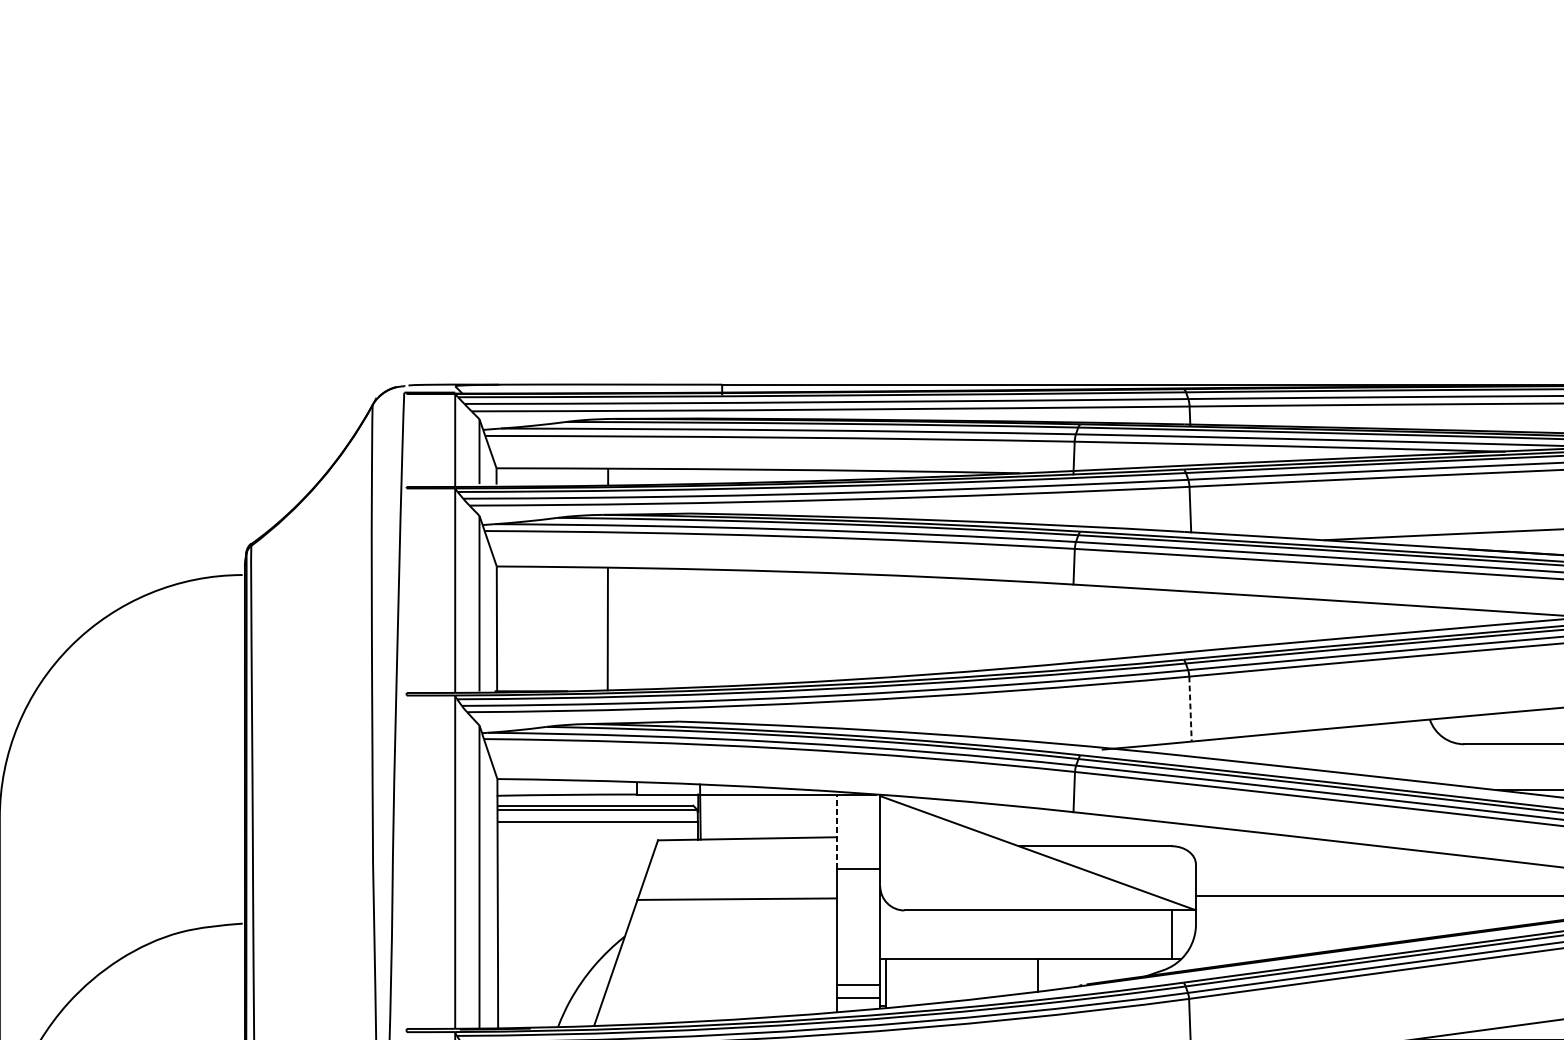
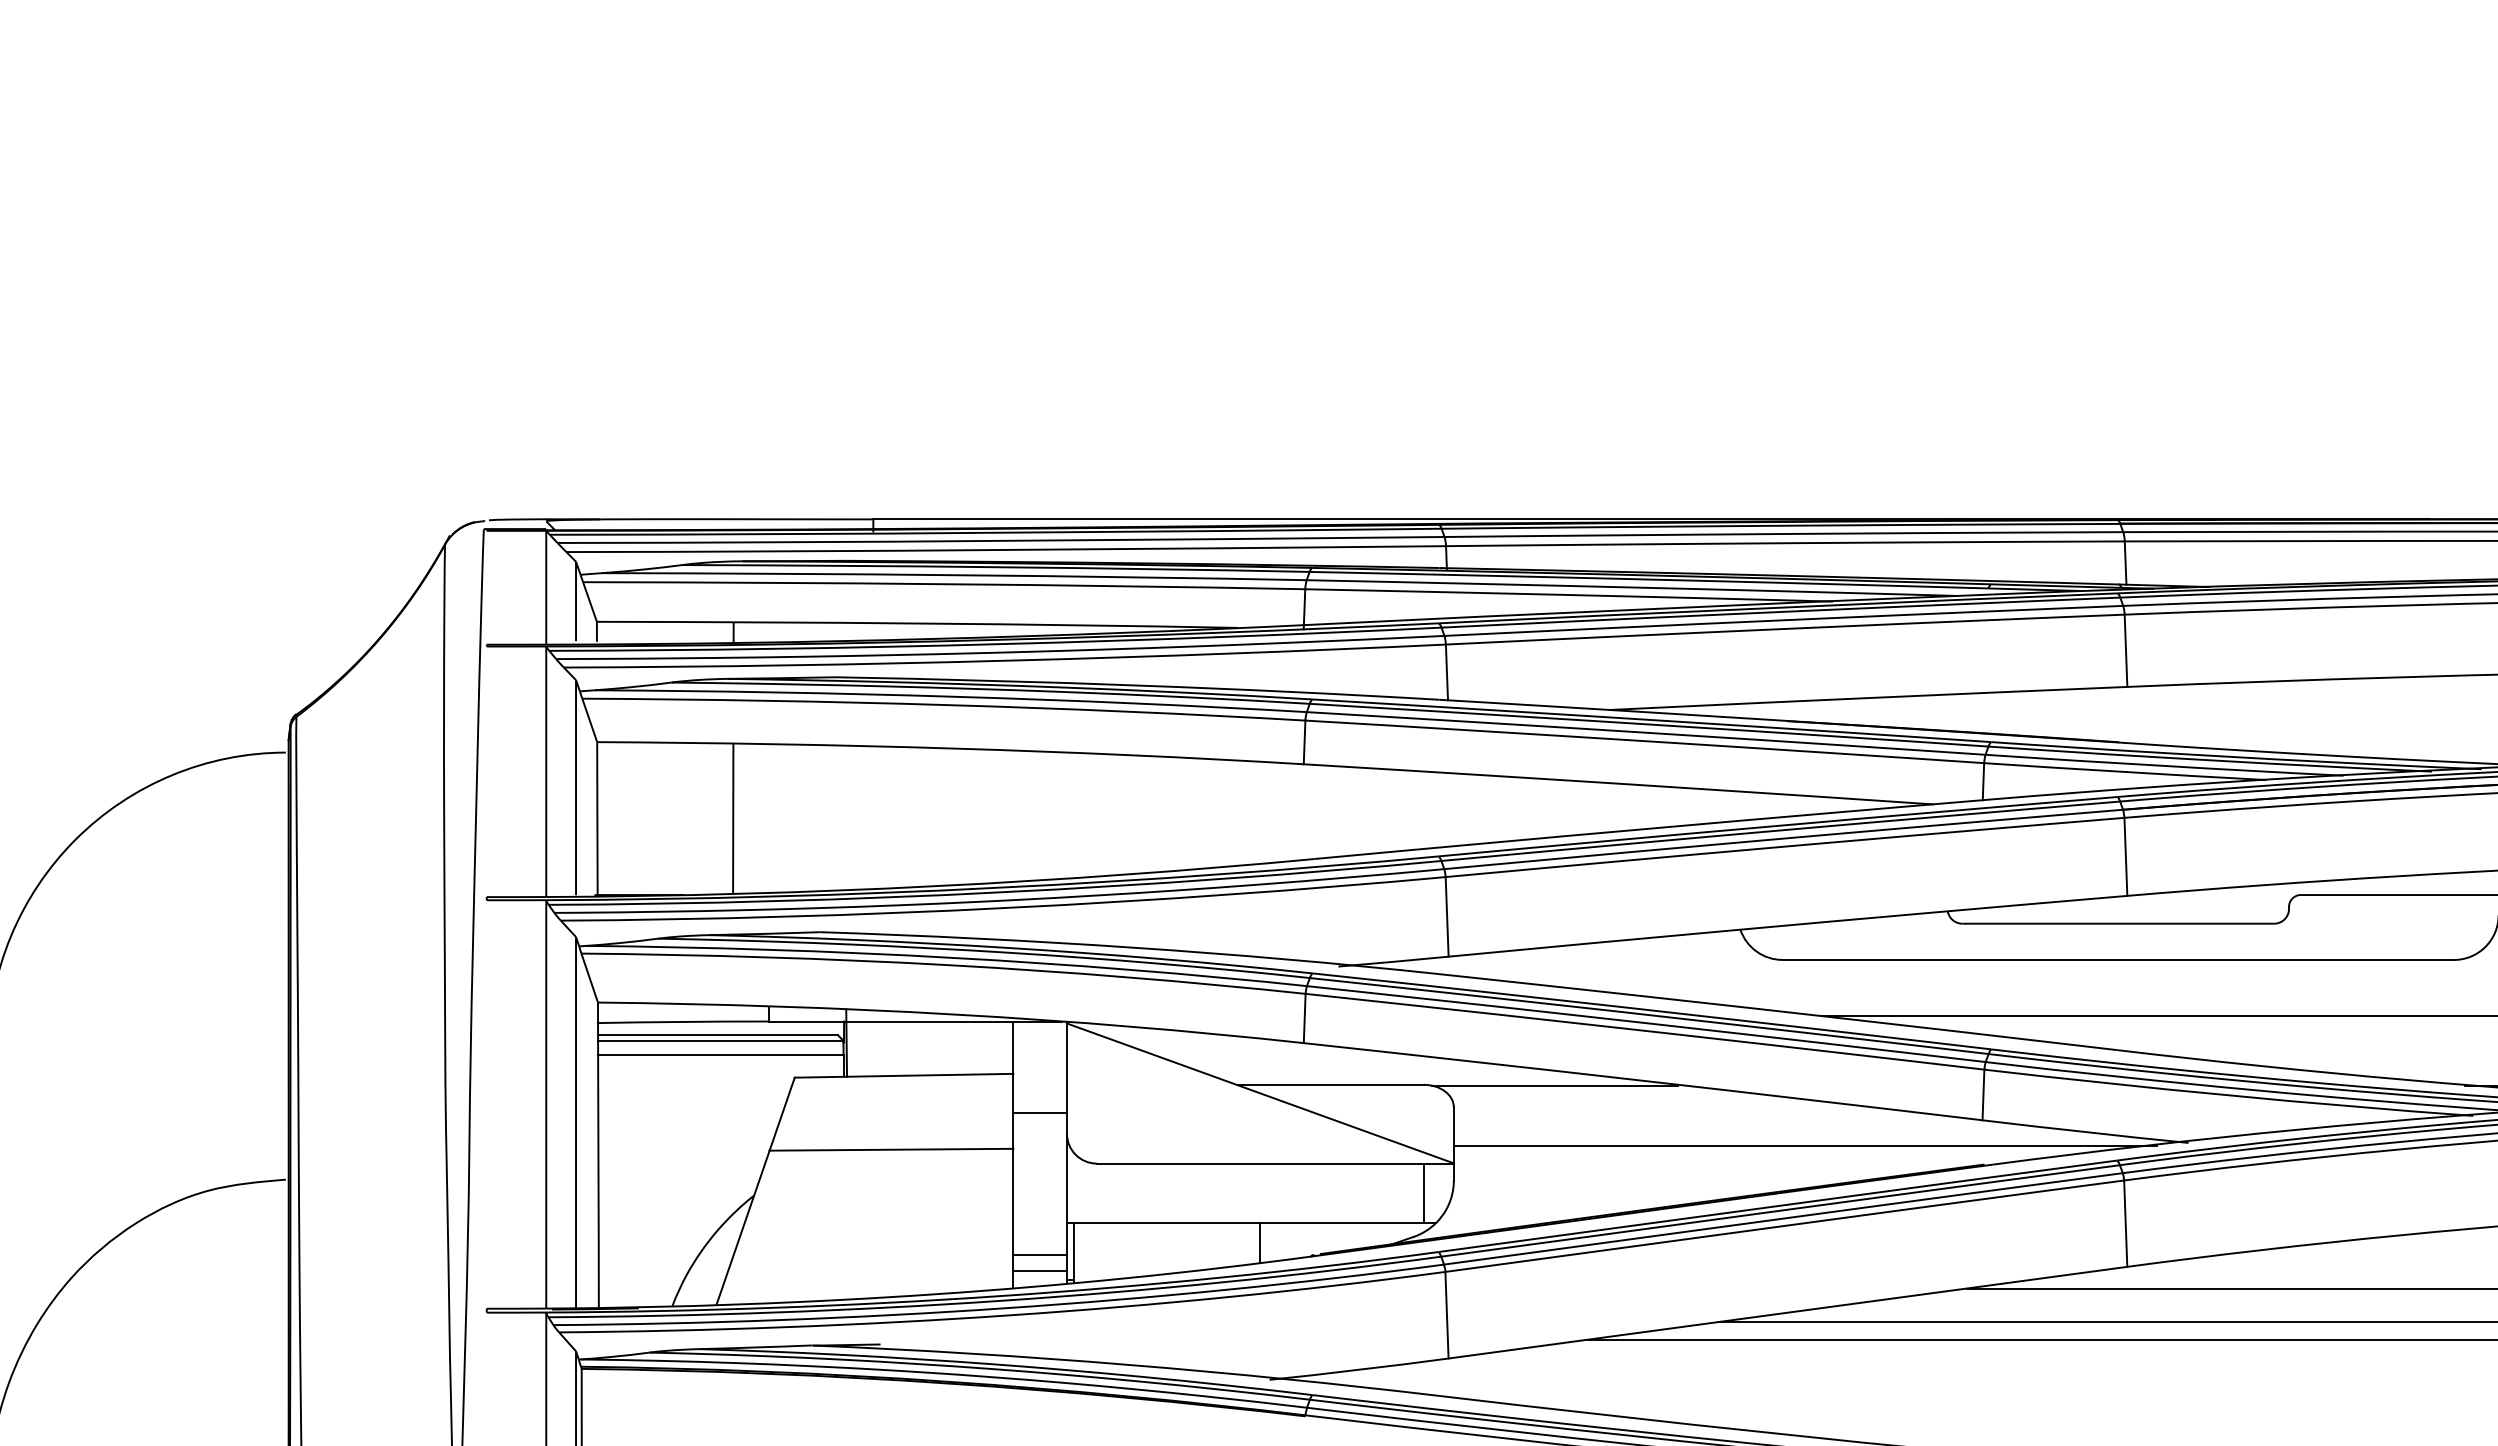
line: (1190, 708) -> (1447, 916), dashed -> solid
line: (836, 832) -> (1013, 1068), dashed -> solid
line: (1278, 846) -> (1555, 1085), added

